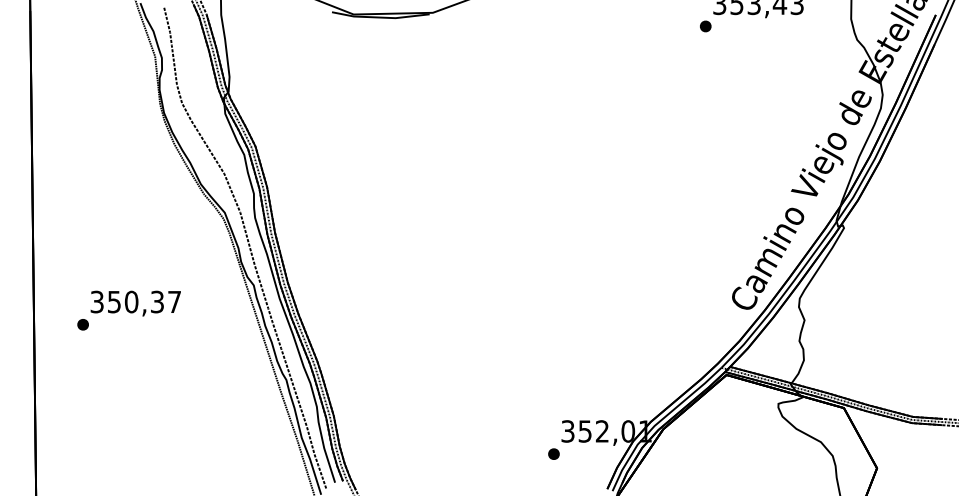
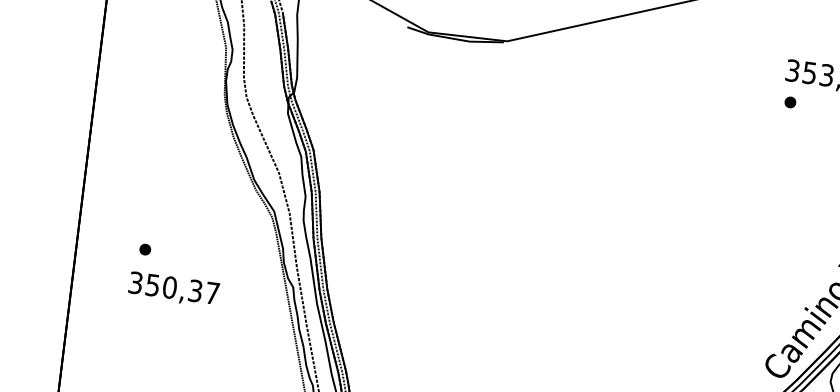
part: (705, 26) -> (790, 102), moved
part: (82, 324) -> (144, 249), moved

